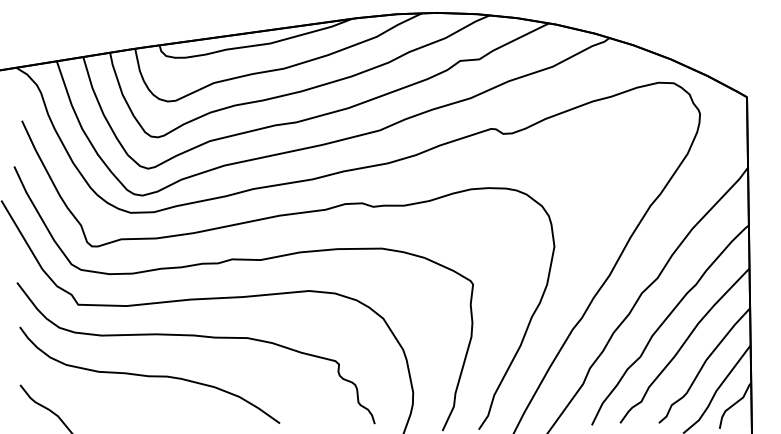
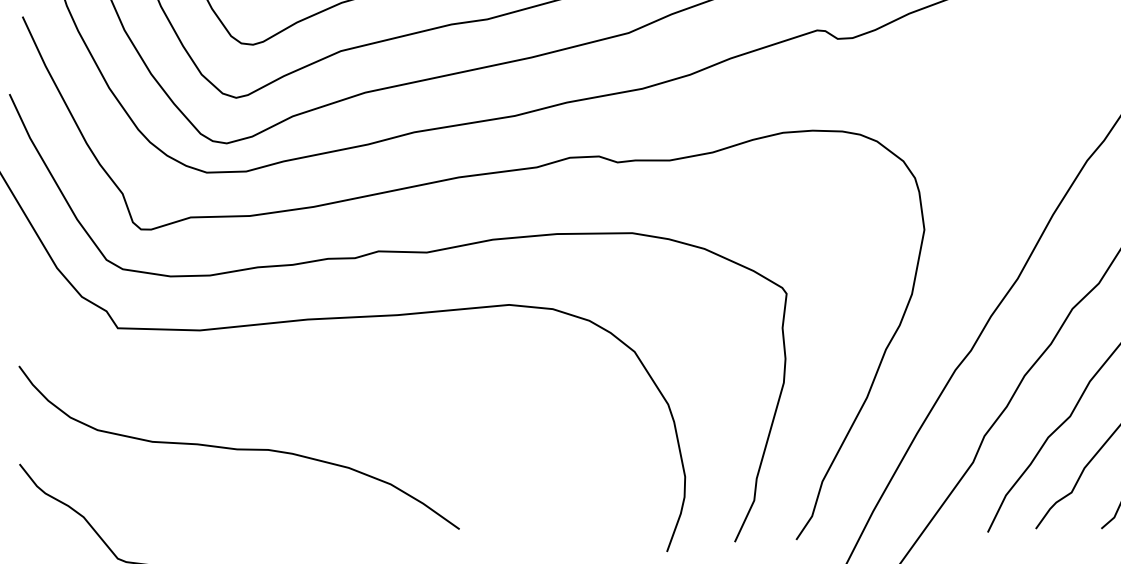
curve: (200, 337) -> (324, 383), removed

